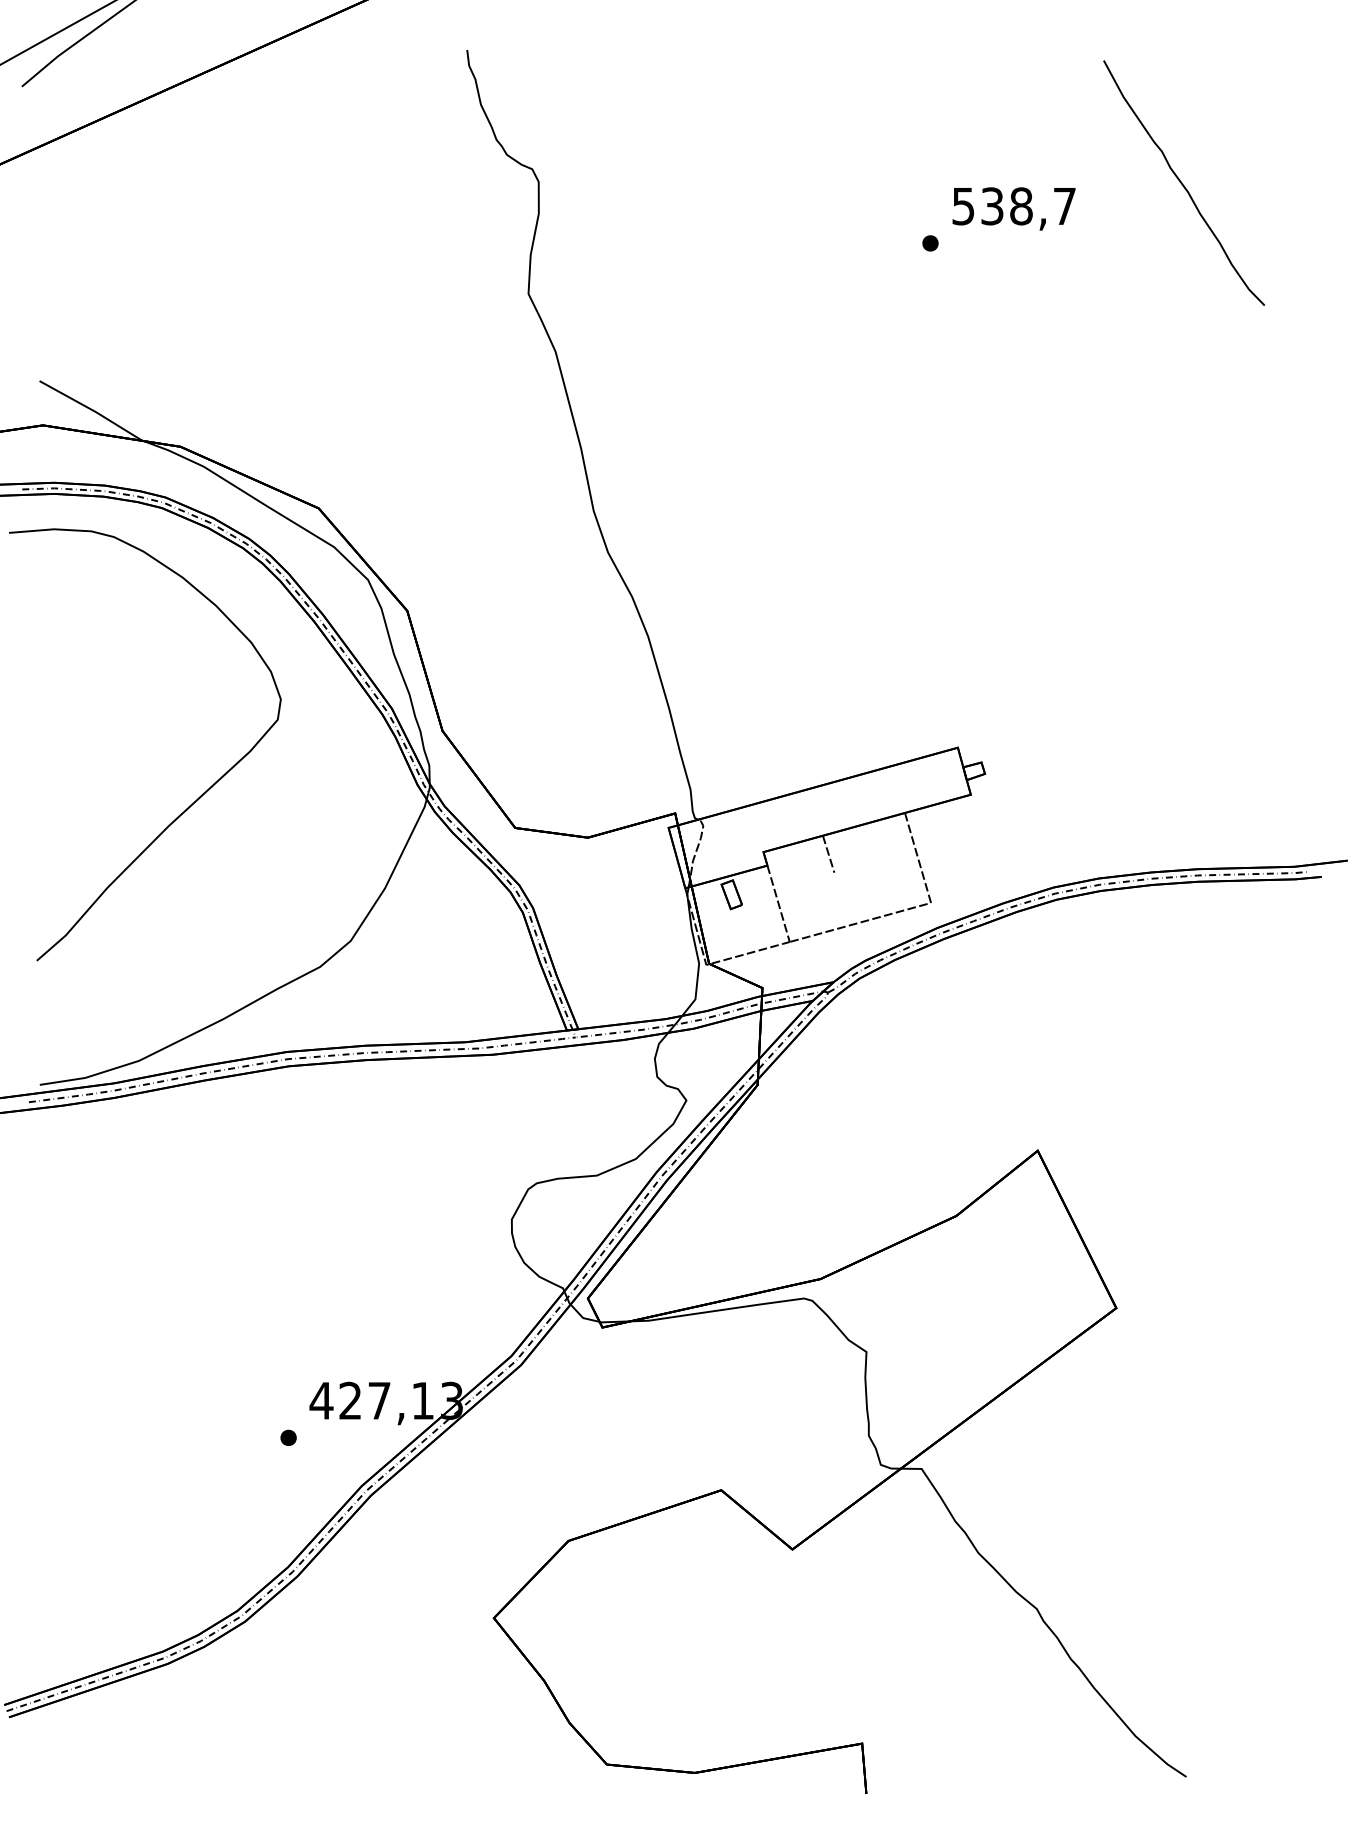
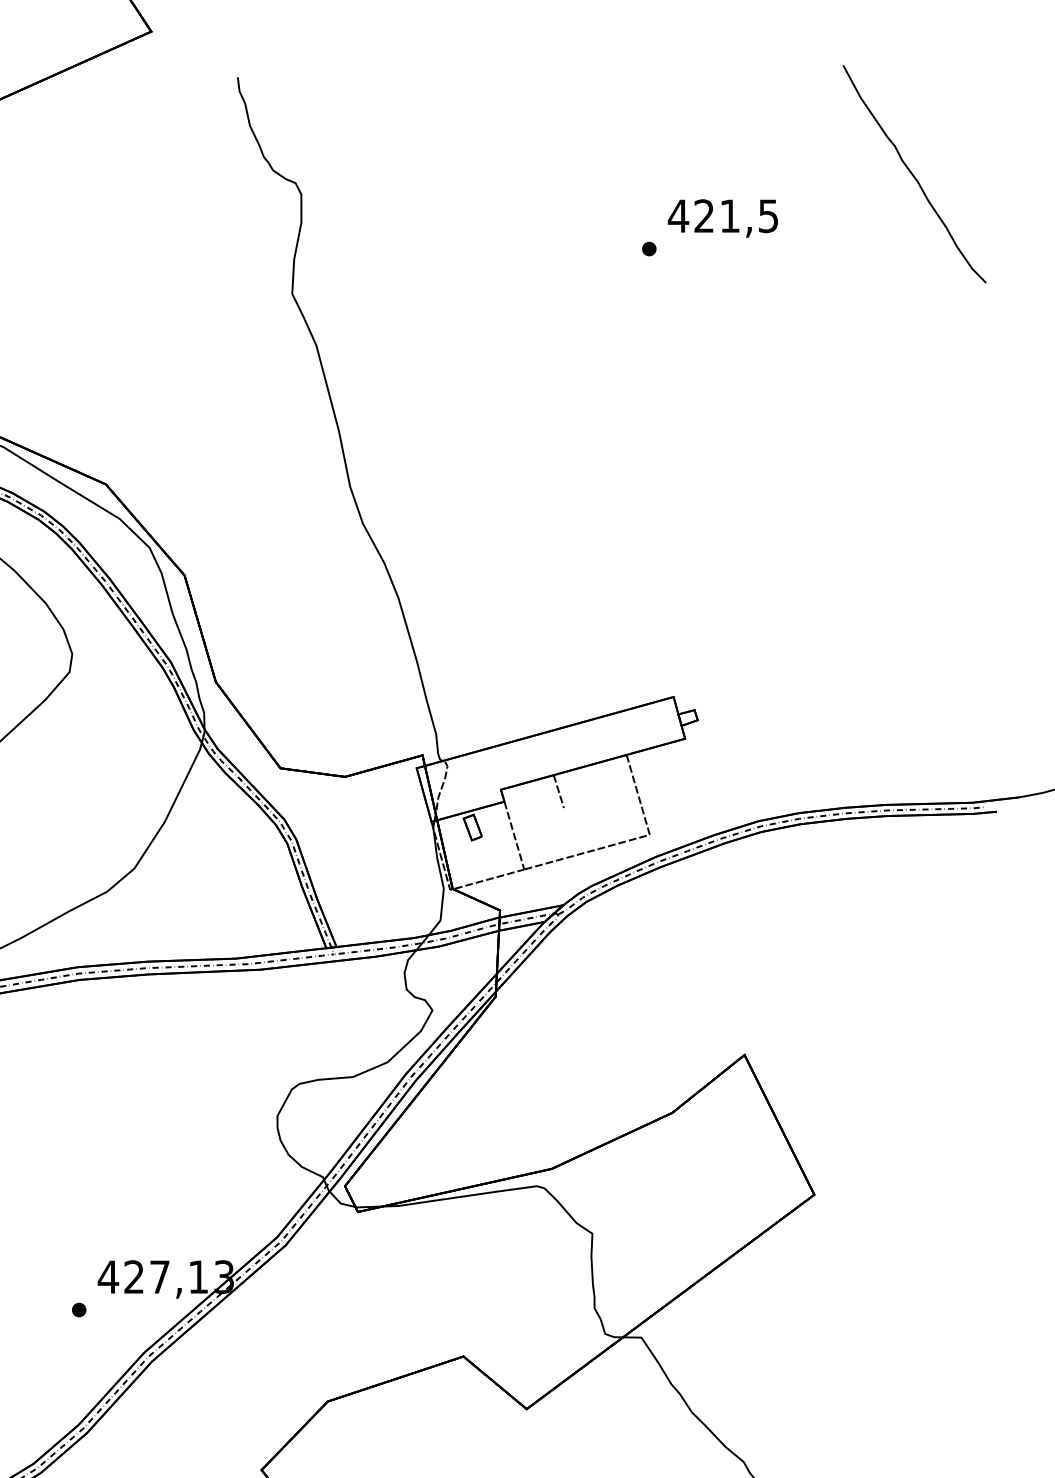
curve: (1182, 182) -> (913, 173), moved
text: (1013, 206) -> (723, 216), 538,7 -> 421,5

